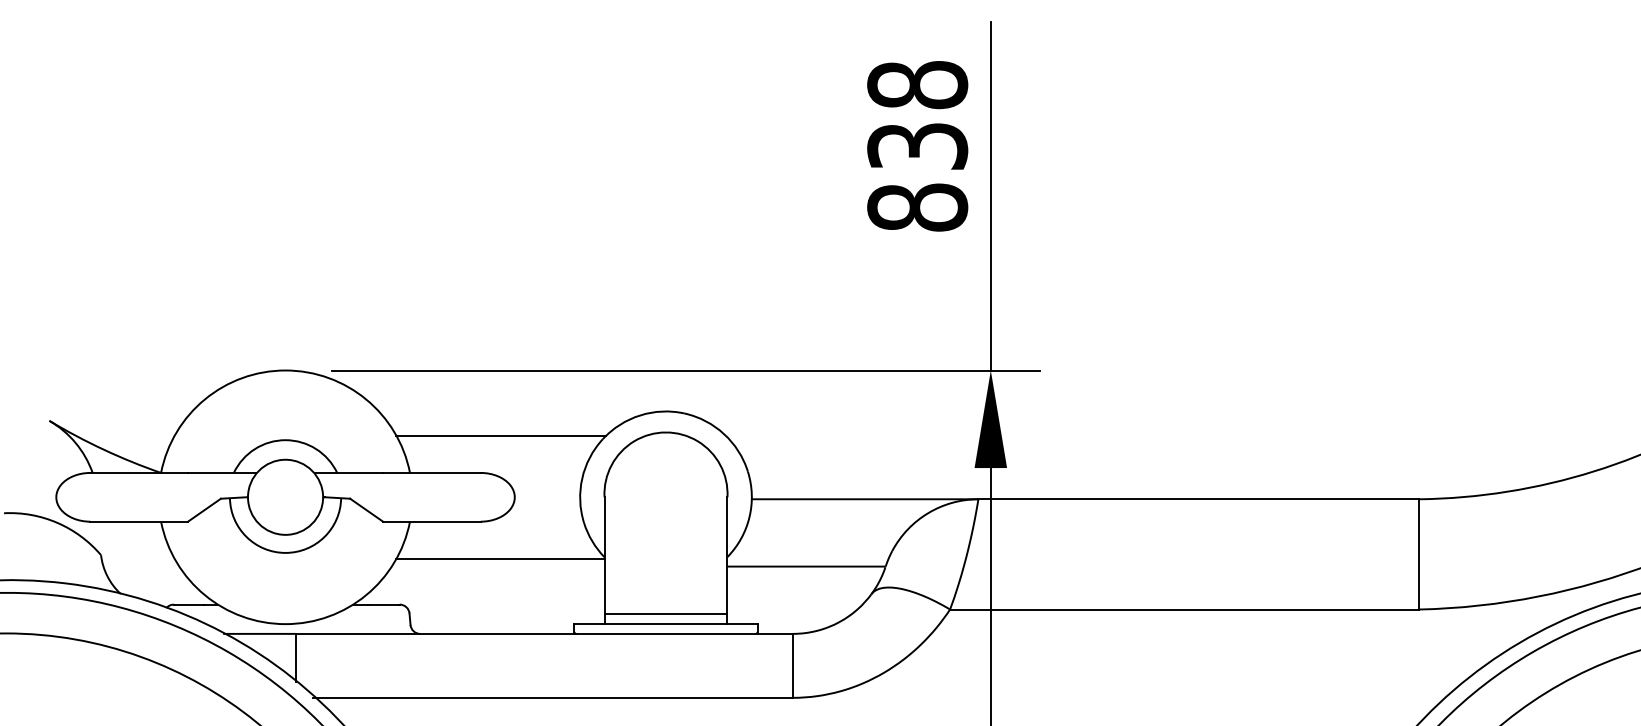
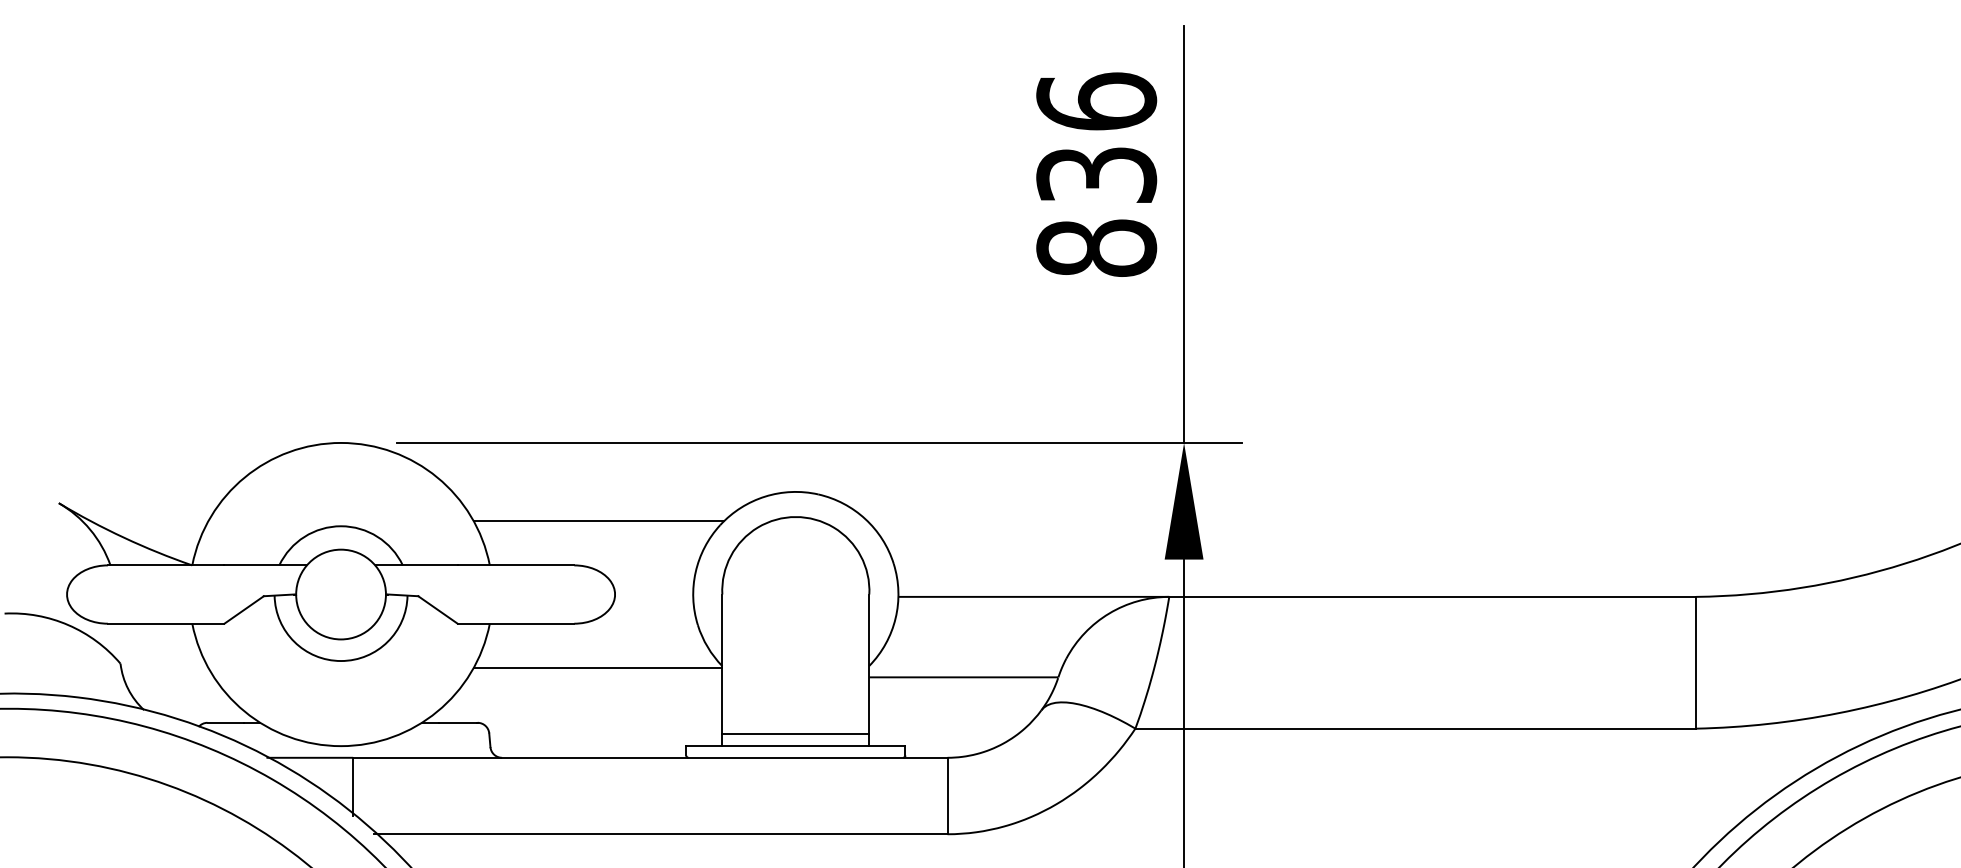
text: (917, 84) -> (1096, 101), 838 -> 836

